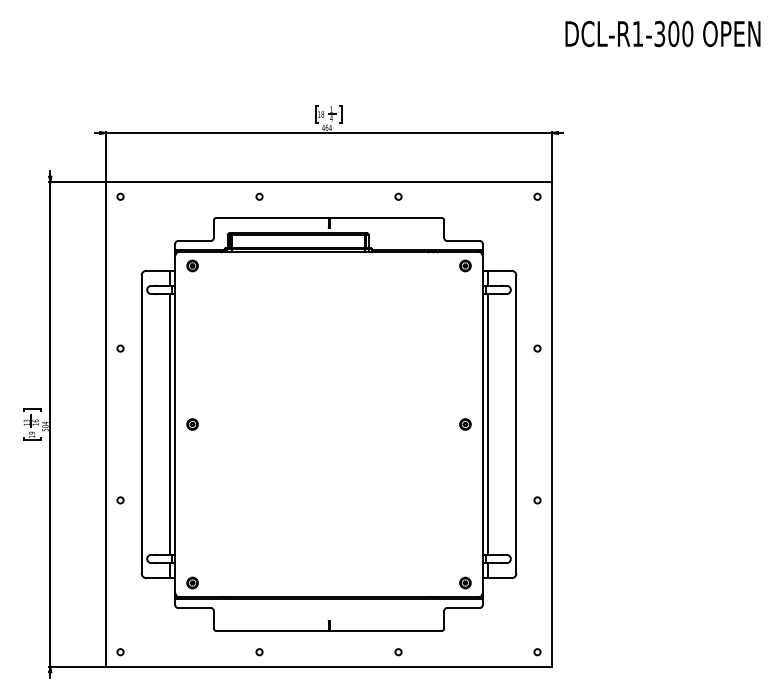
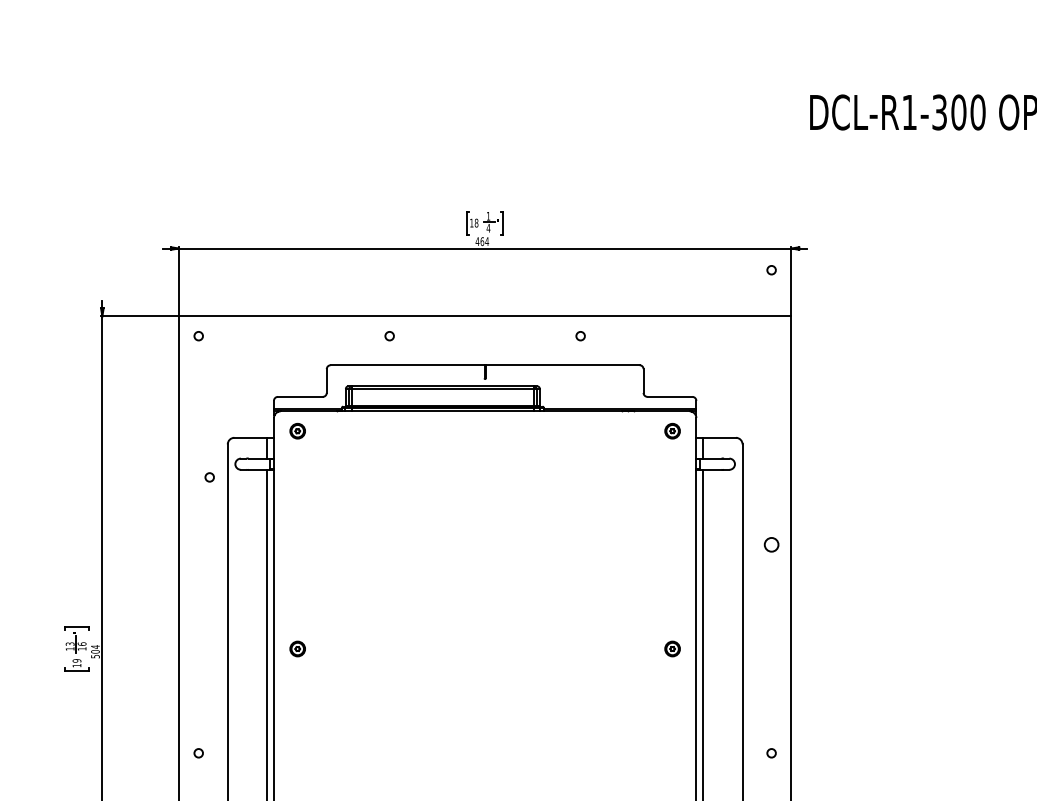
circle: (537, 196) -> (771, 269), moved
circle: (120, 348) -> (209, 477), moved
circle: (537, 348) -> (771, 544), size x1.6

